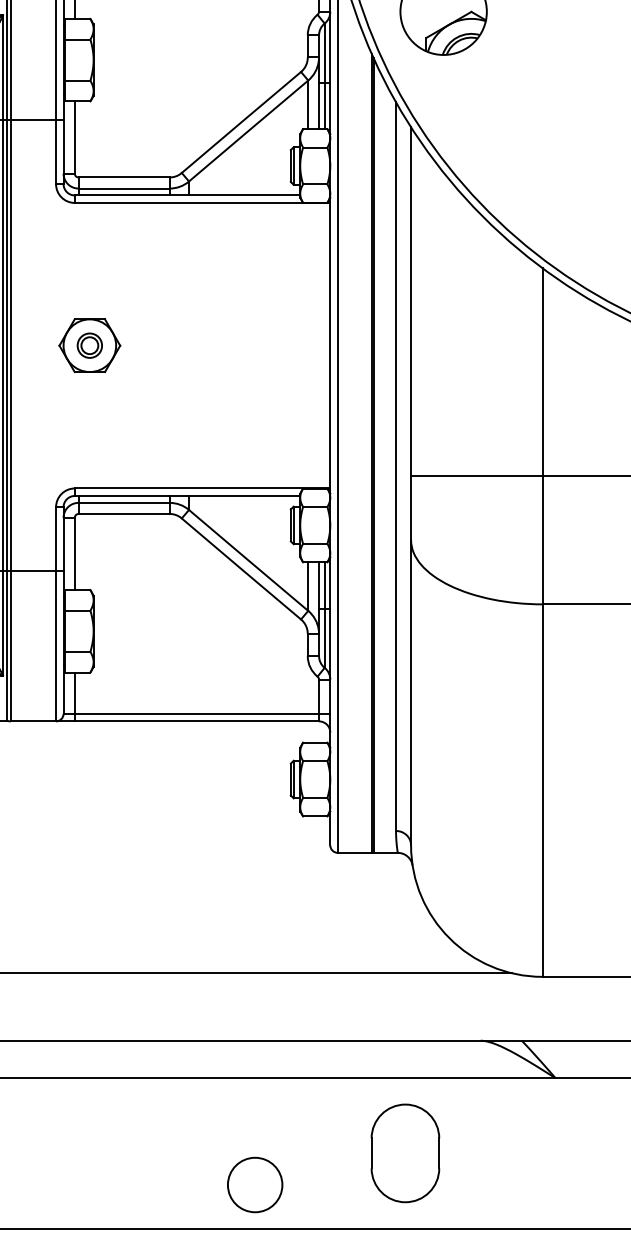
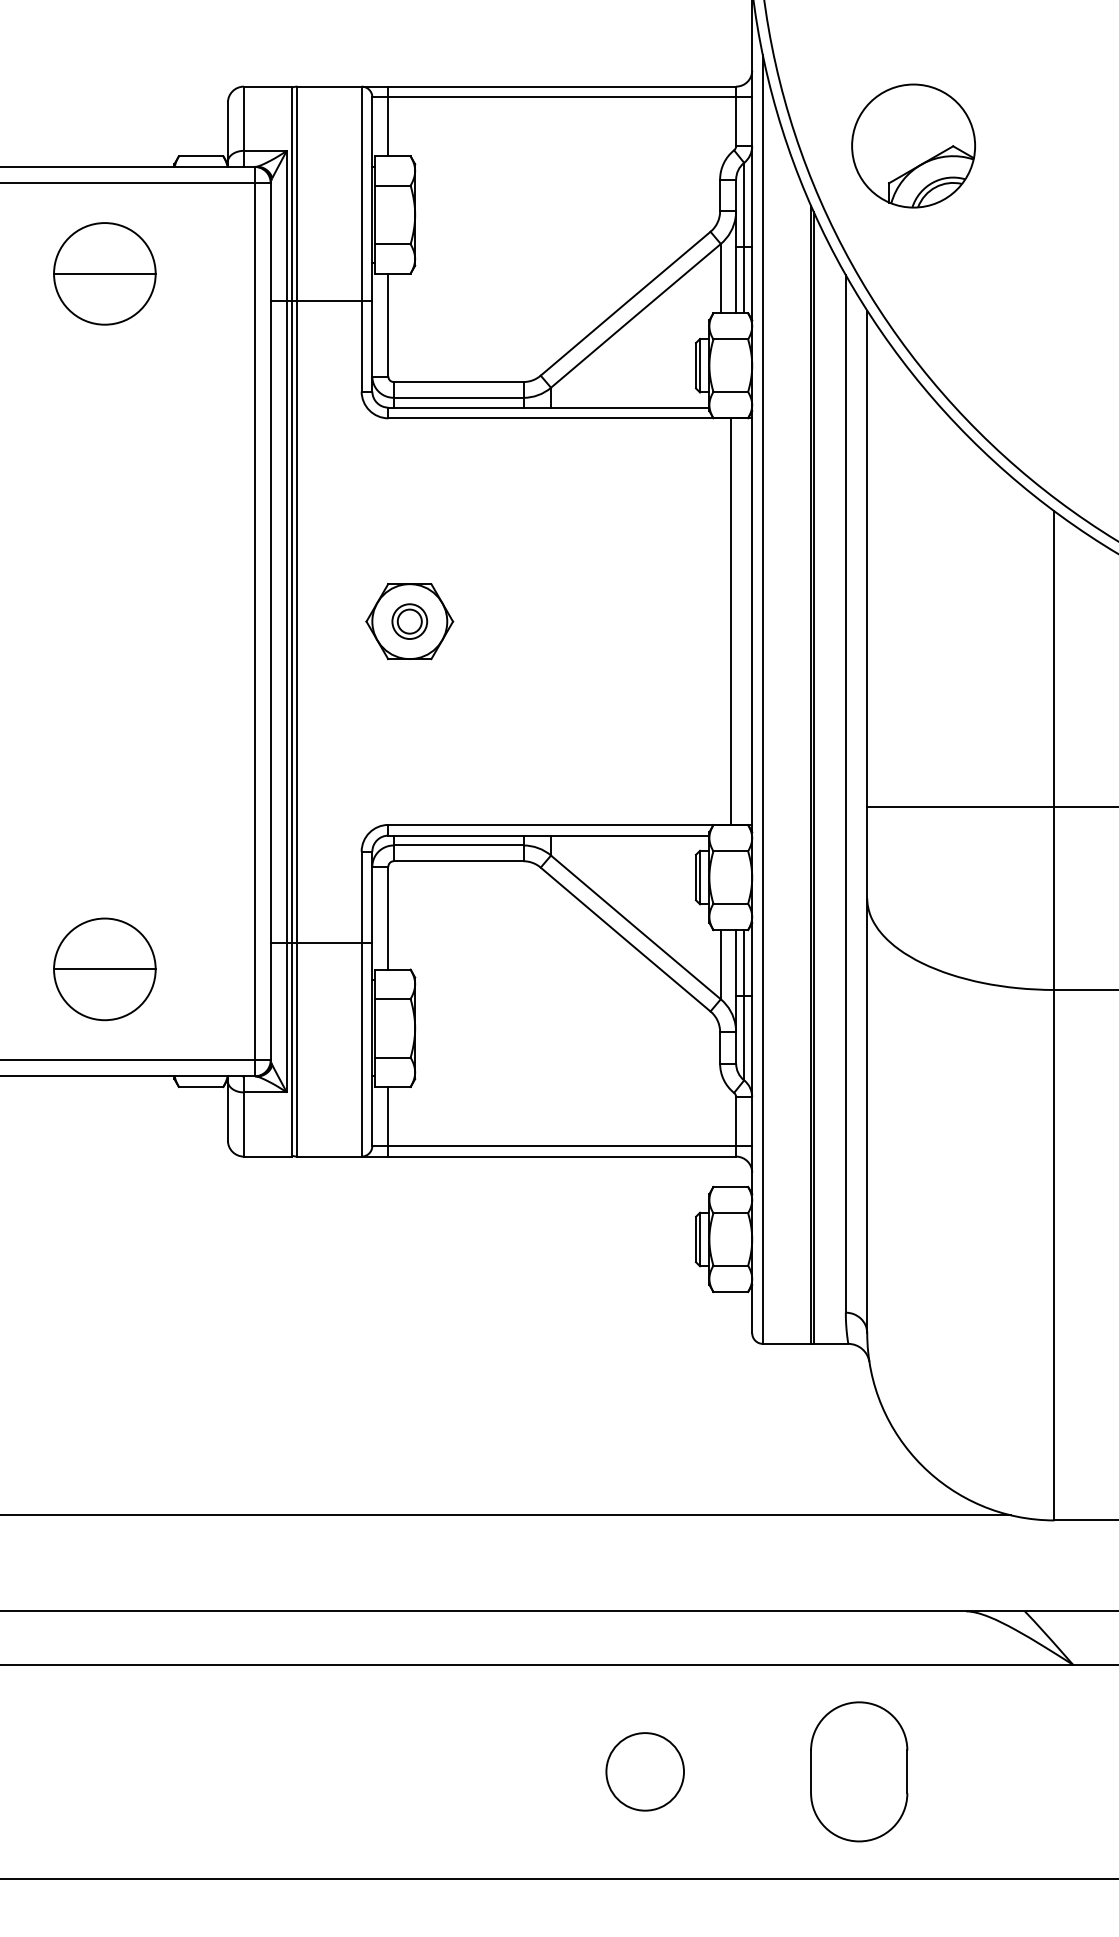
line: (315, 345) -> (730, 621), added
circle: (254, 1184) -> (644, 1771), moved

